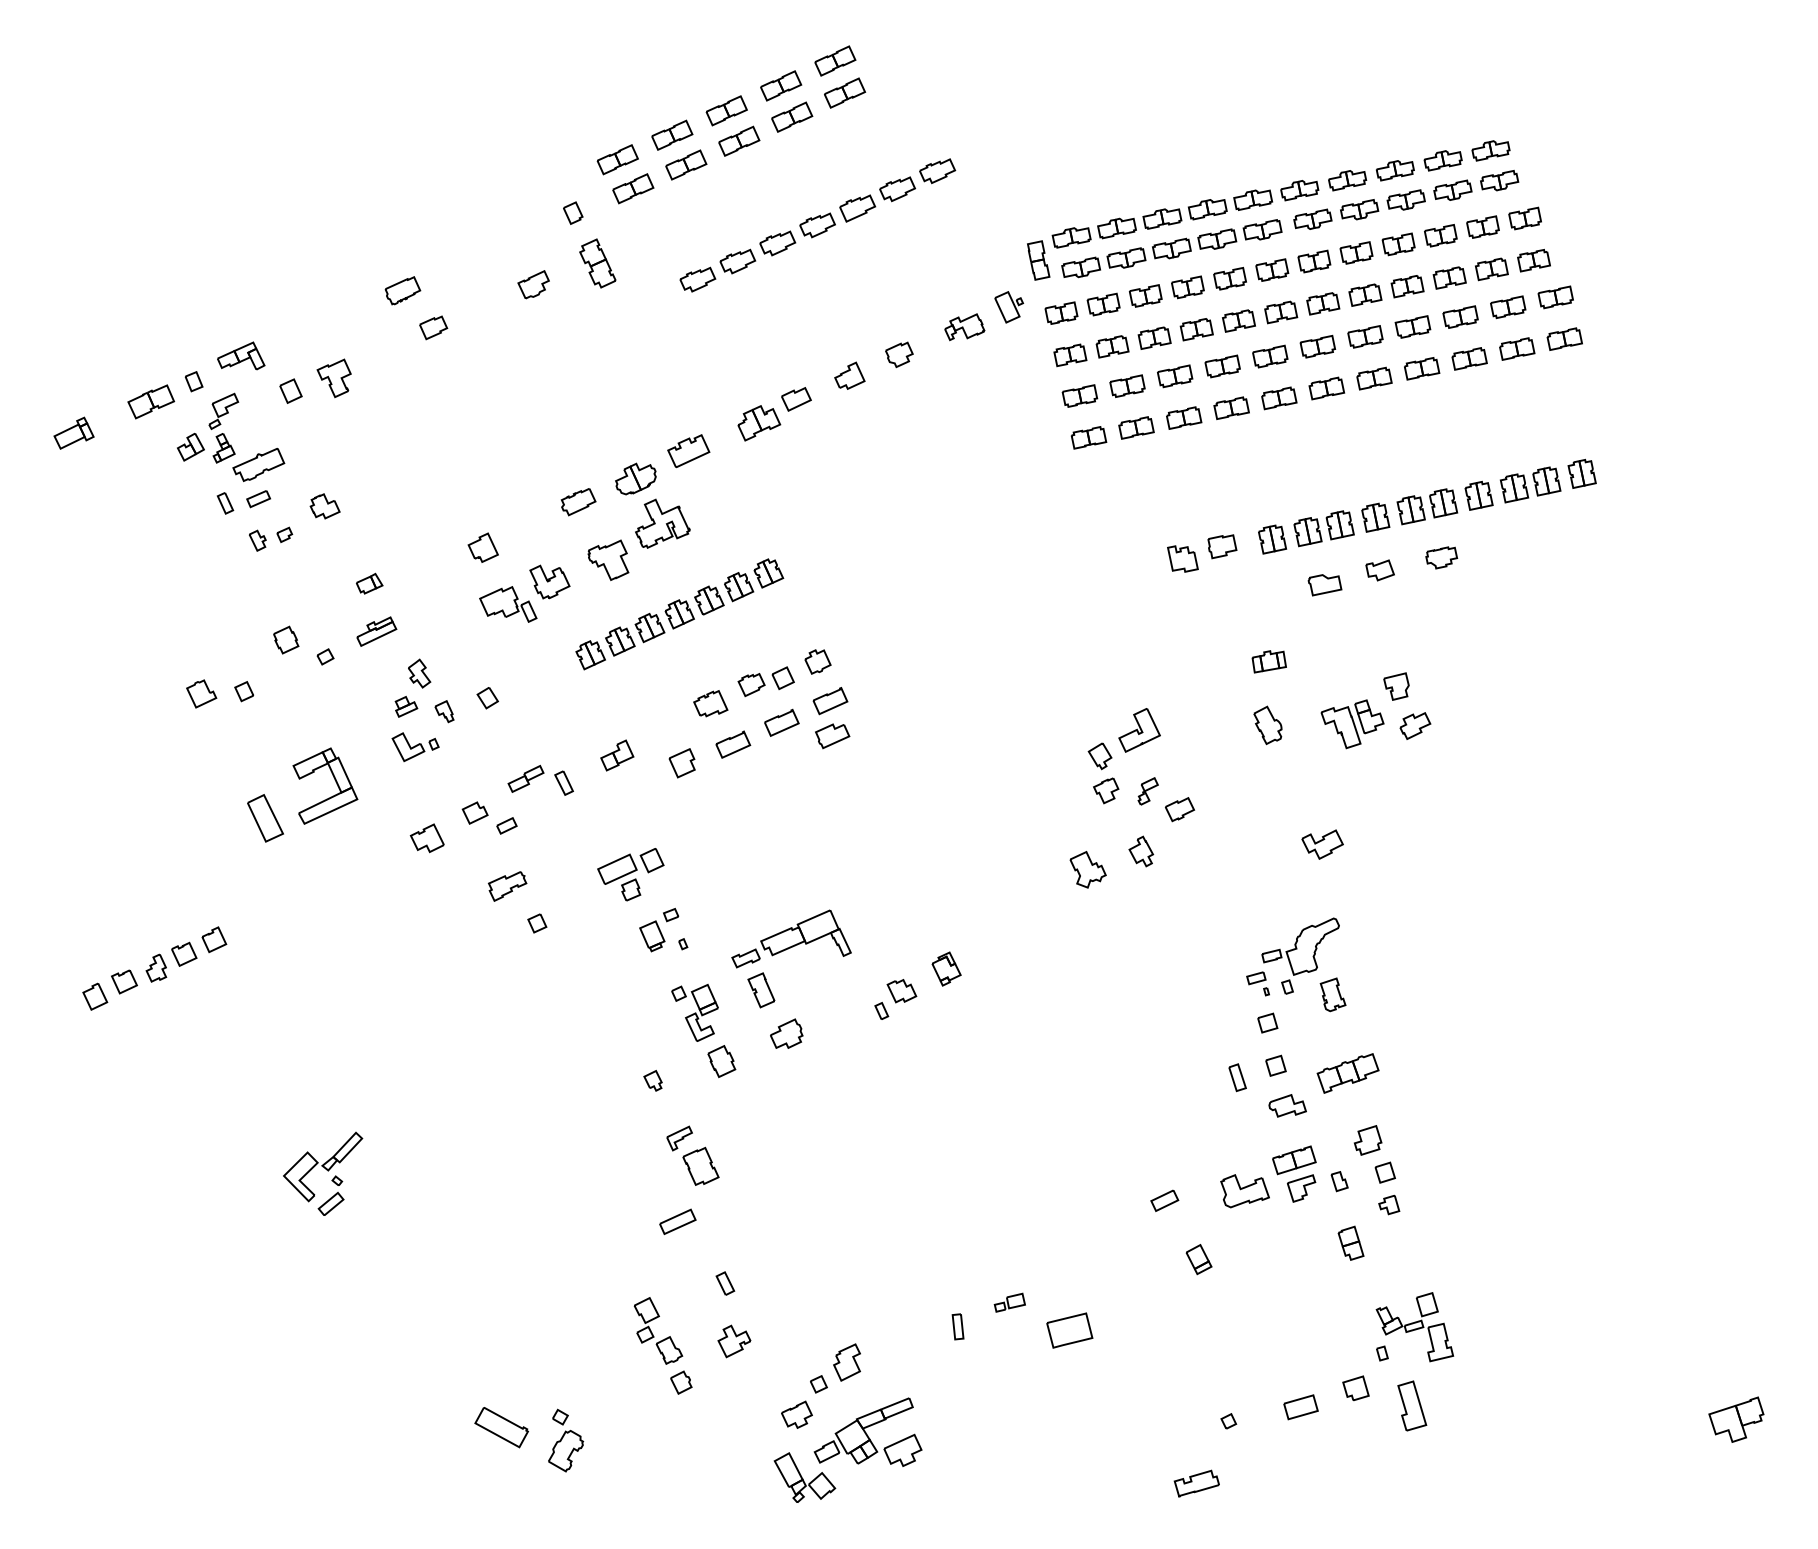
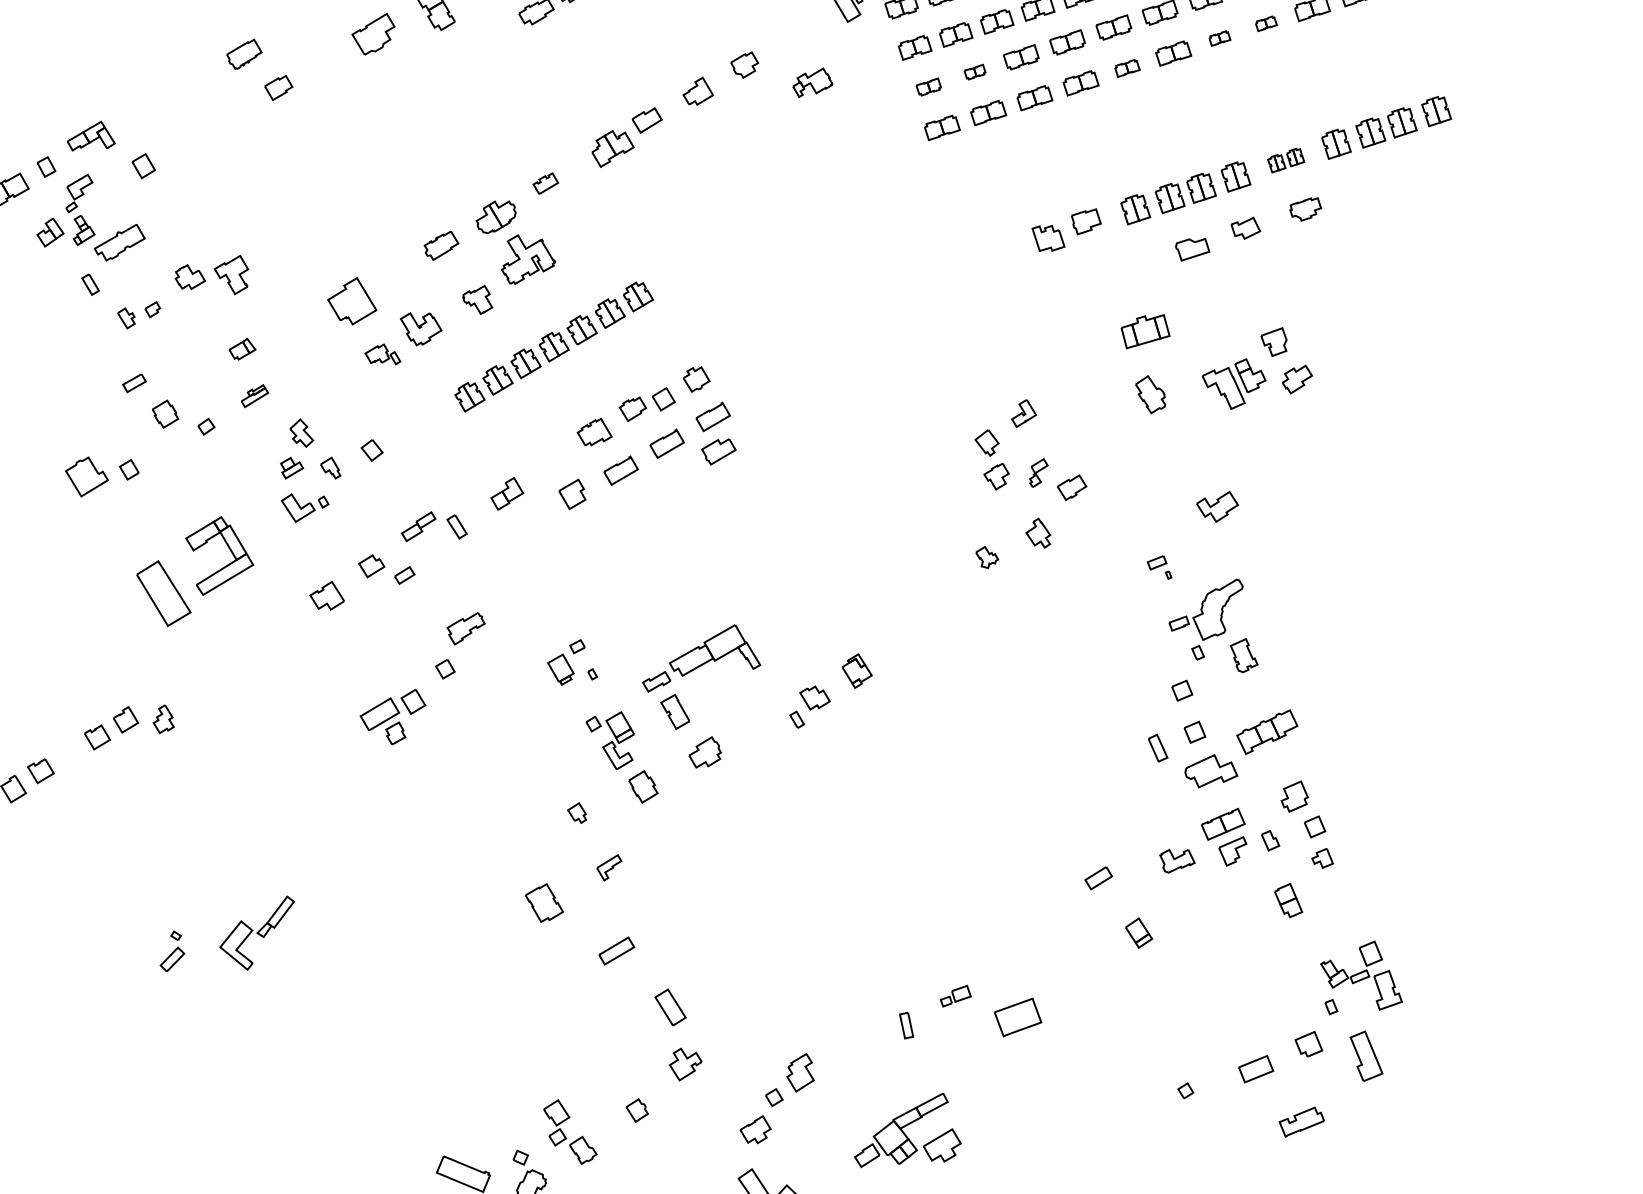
part: (533, 284) -> (373, 34), size x1.4
part: (964, 327) -> (812, 82), moved
part: (1422, 368) -> (1266, 23), size x0.6
part: (333, 378) -> (231, 275), moved
part: (1374, 378) -> (1219, 38), size x0.6
part: (1127, 385) -> (975, 71), size x0.6
part: (1079, 395) -> (928, 86), size x0.7
part: (1279, 398) -> (1127, 68), size x0.7
part: (688, 451) -> (545, 183), size x0.6
part: (258, 499) -> (134, 383), moved
part: (1427, 506) -> (1286, 160), size x0.6
part: (482, 547) -> (350, 301), size x1.6
part: (608, 559) -> (477, 299), size x0.7
part: (508, 604) -> (382, 355), size x0.6
part: (376, 631) -> (254, 396), size x0.7
part: (1268, 661) -> (1144, 331), size x1.4
part: (201, 693) -> (86, 476), size x1.4
part: (1139, 730) -> (1023, 413), size x0.6
part: (265, 818) -> (163, 593), size x1.4
part: (1087, 869) -> (986, 557), size x0.6
part: (630, 874) -> (393, 718), moved
part: (507, 886) -> (466, 628), moved
part: (156, 967) -> (163, 718), moved
part: (1257, 983) -> (1158, 567), moved
part: (1287, 1105) -> (1210, 770), size x1.4
part: (700, 1165) -> (543, 902), moved
part: (1244, 1191) -> (1177, 860), size x0.7
part: (330, 1195) -> (170, 951), moved
part: (725, 1283) -> (670, 1007), size x1.6
part: (652, 1332) -> (564, 1134), moved
part: (867, 1431) -> (905, 1131), moved
part: (1196, 1483) -> (1301, 1121), moved

